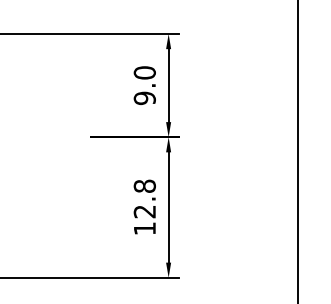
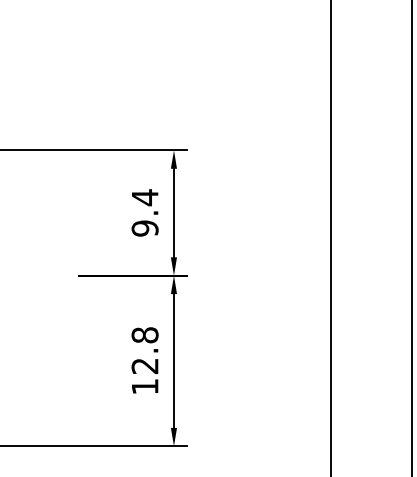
text: (144, 72) -> (144, 197), 9.0 -> 9.4

